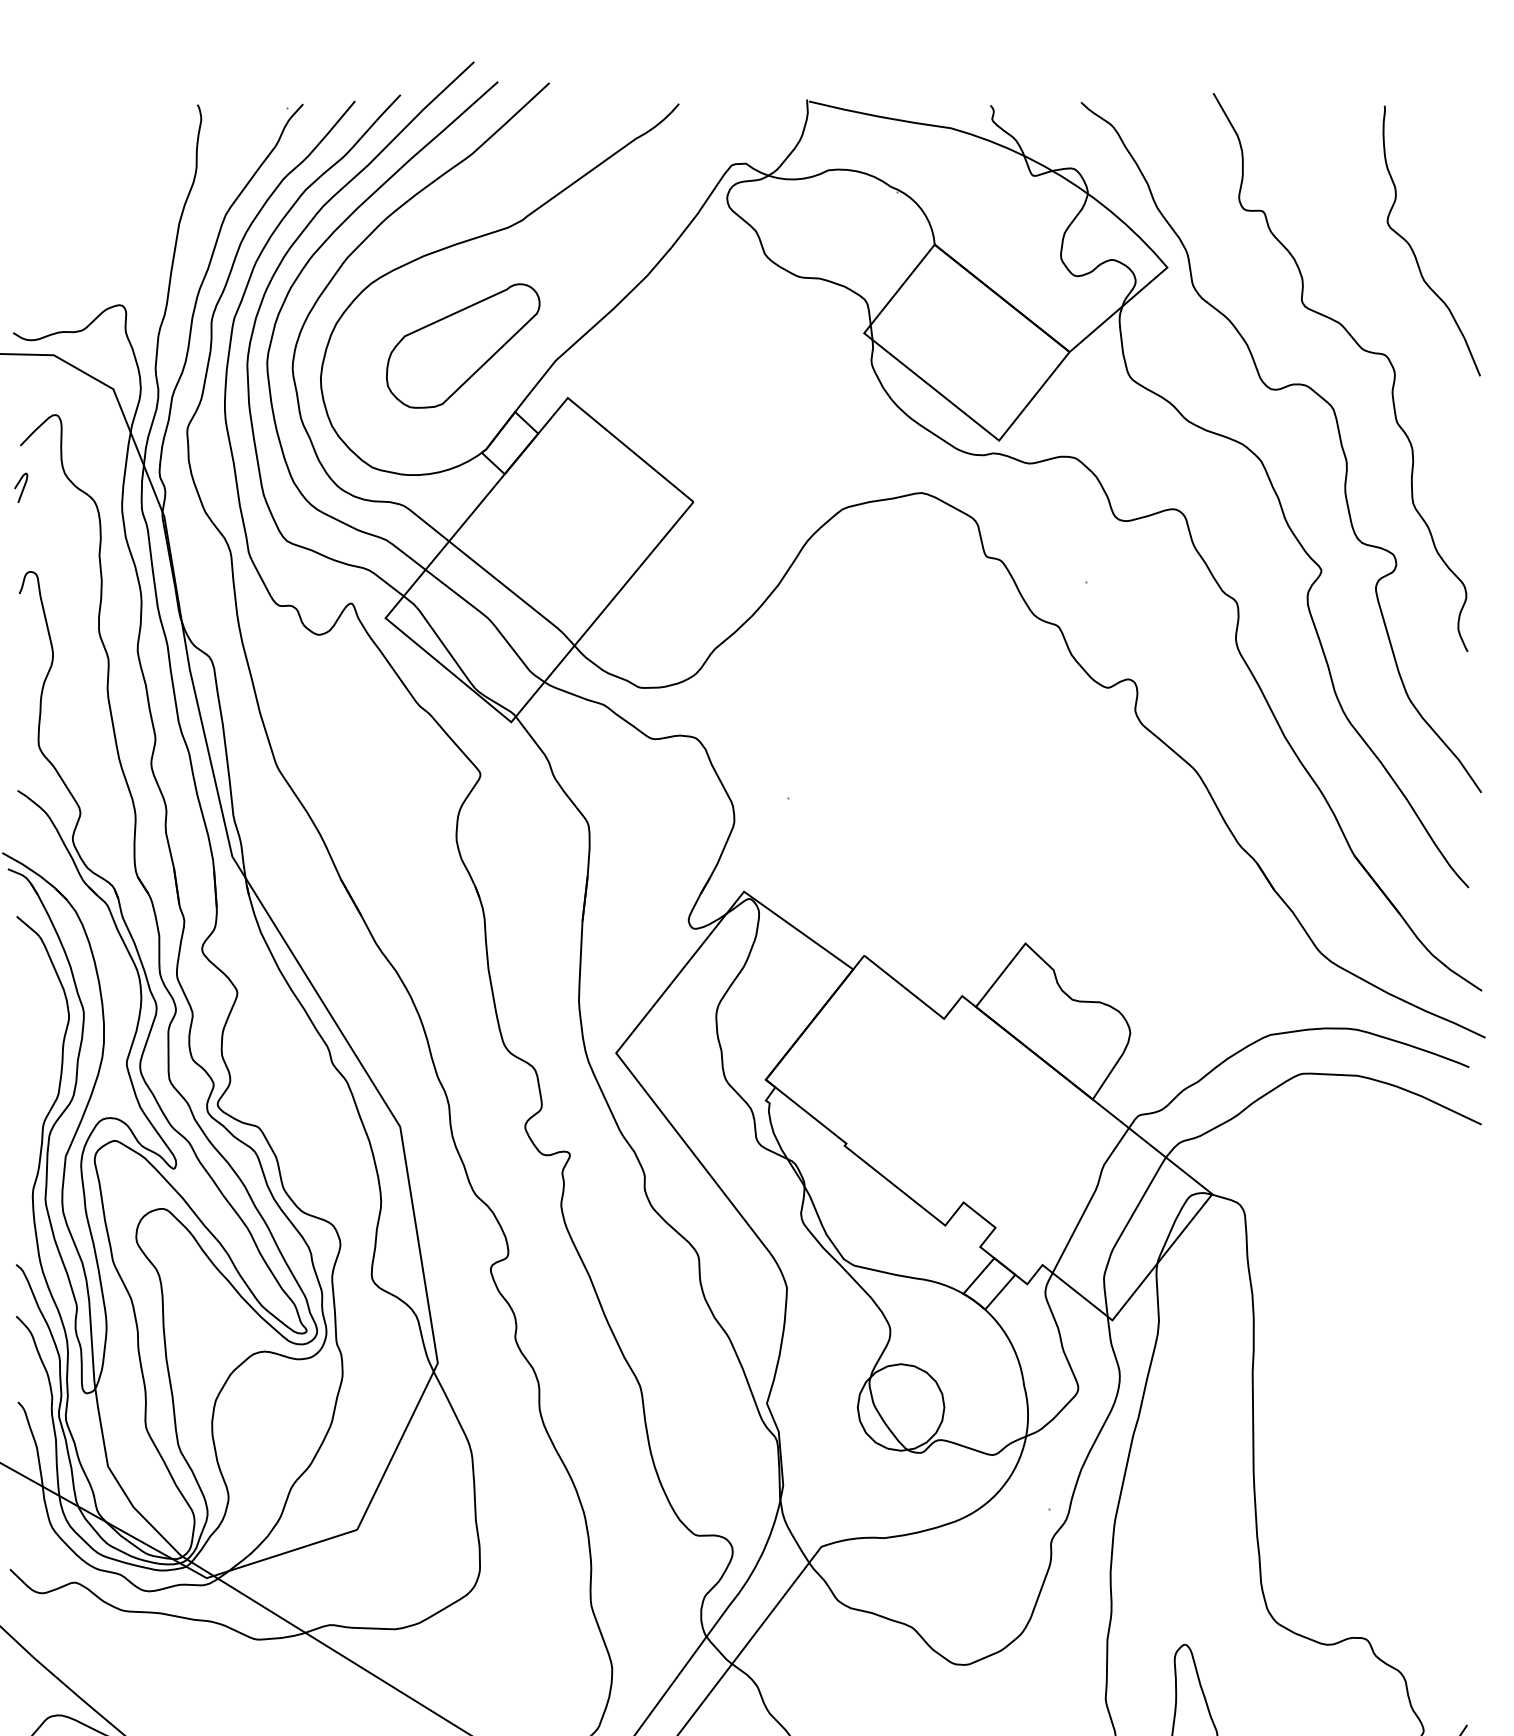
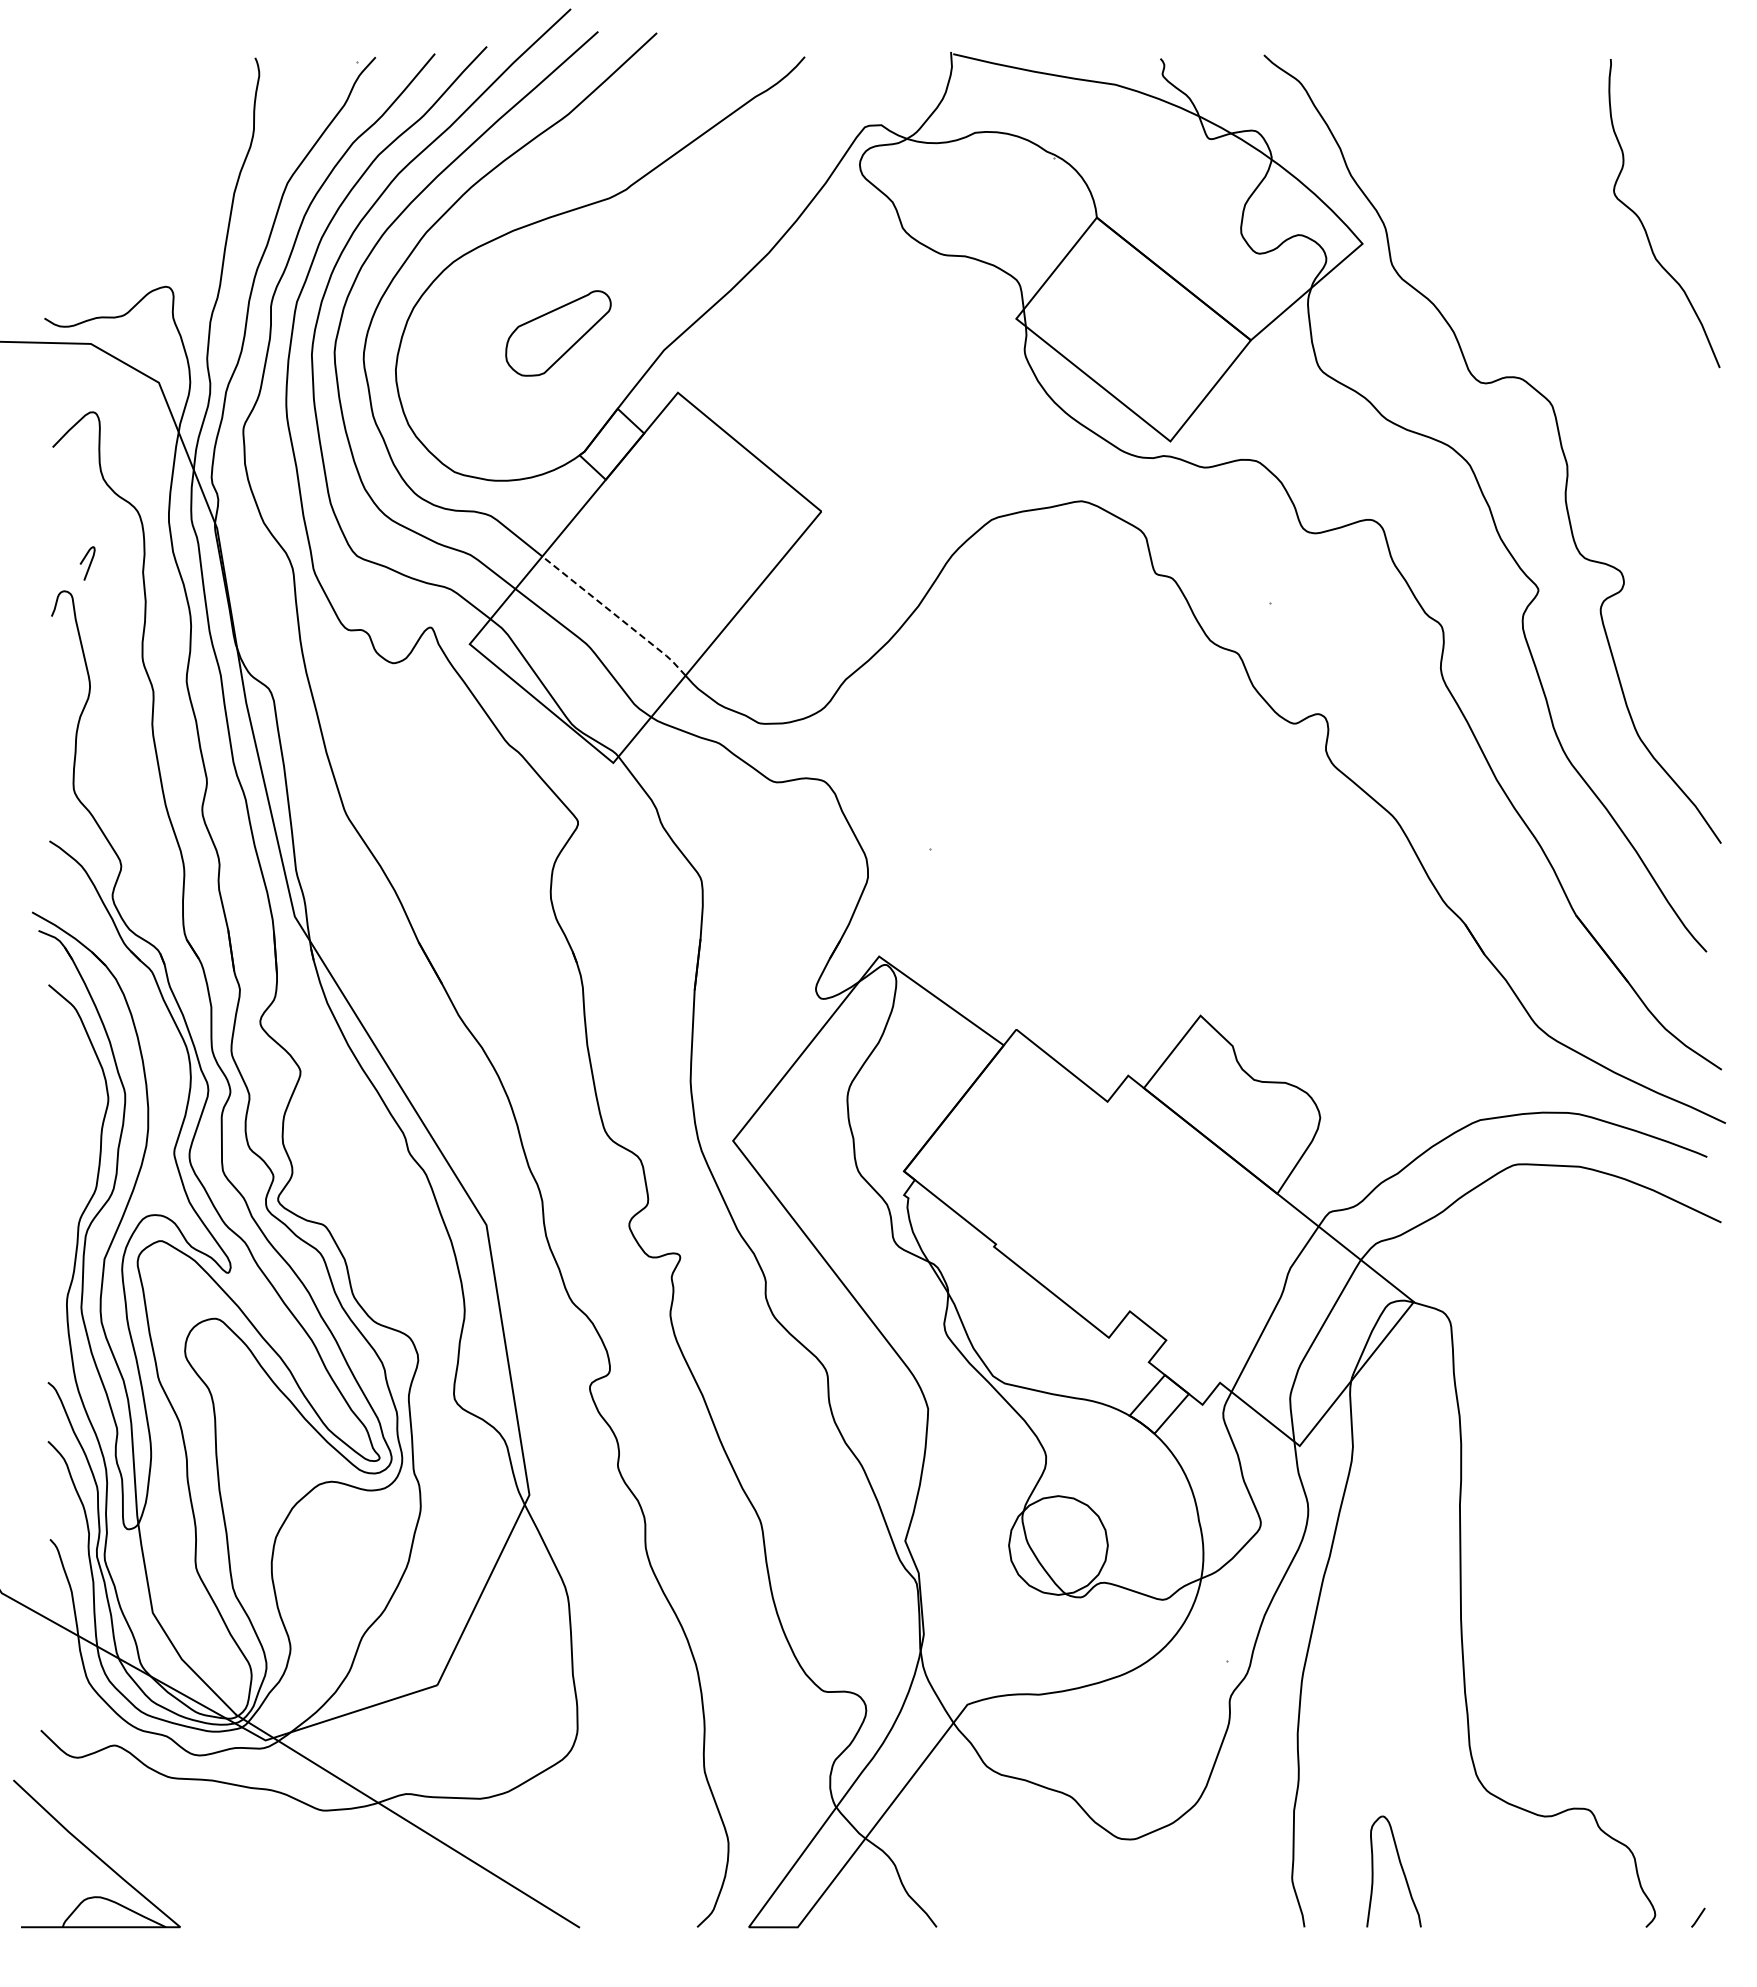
part: (463, 346) -> (558, 333), size x0.6
curve: (1361, 349) -> (1584, 337), removed
curve: (22, 487) -> (89, 563), moved
line: (514, 593) -> (616, 615), solid -> dashed

